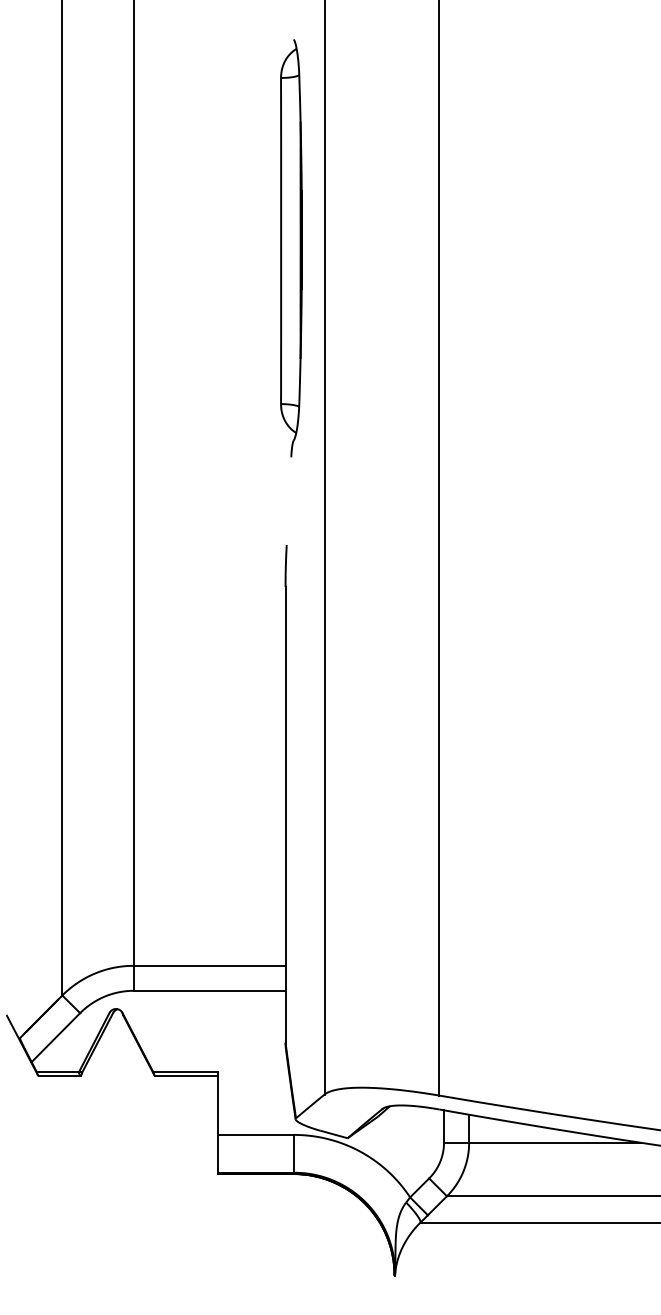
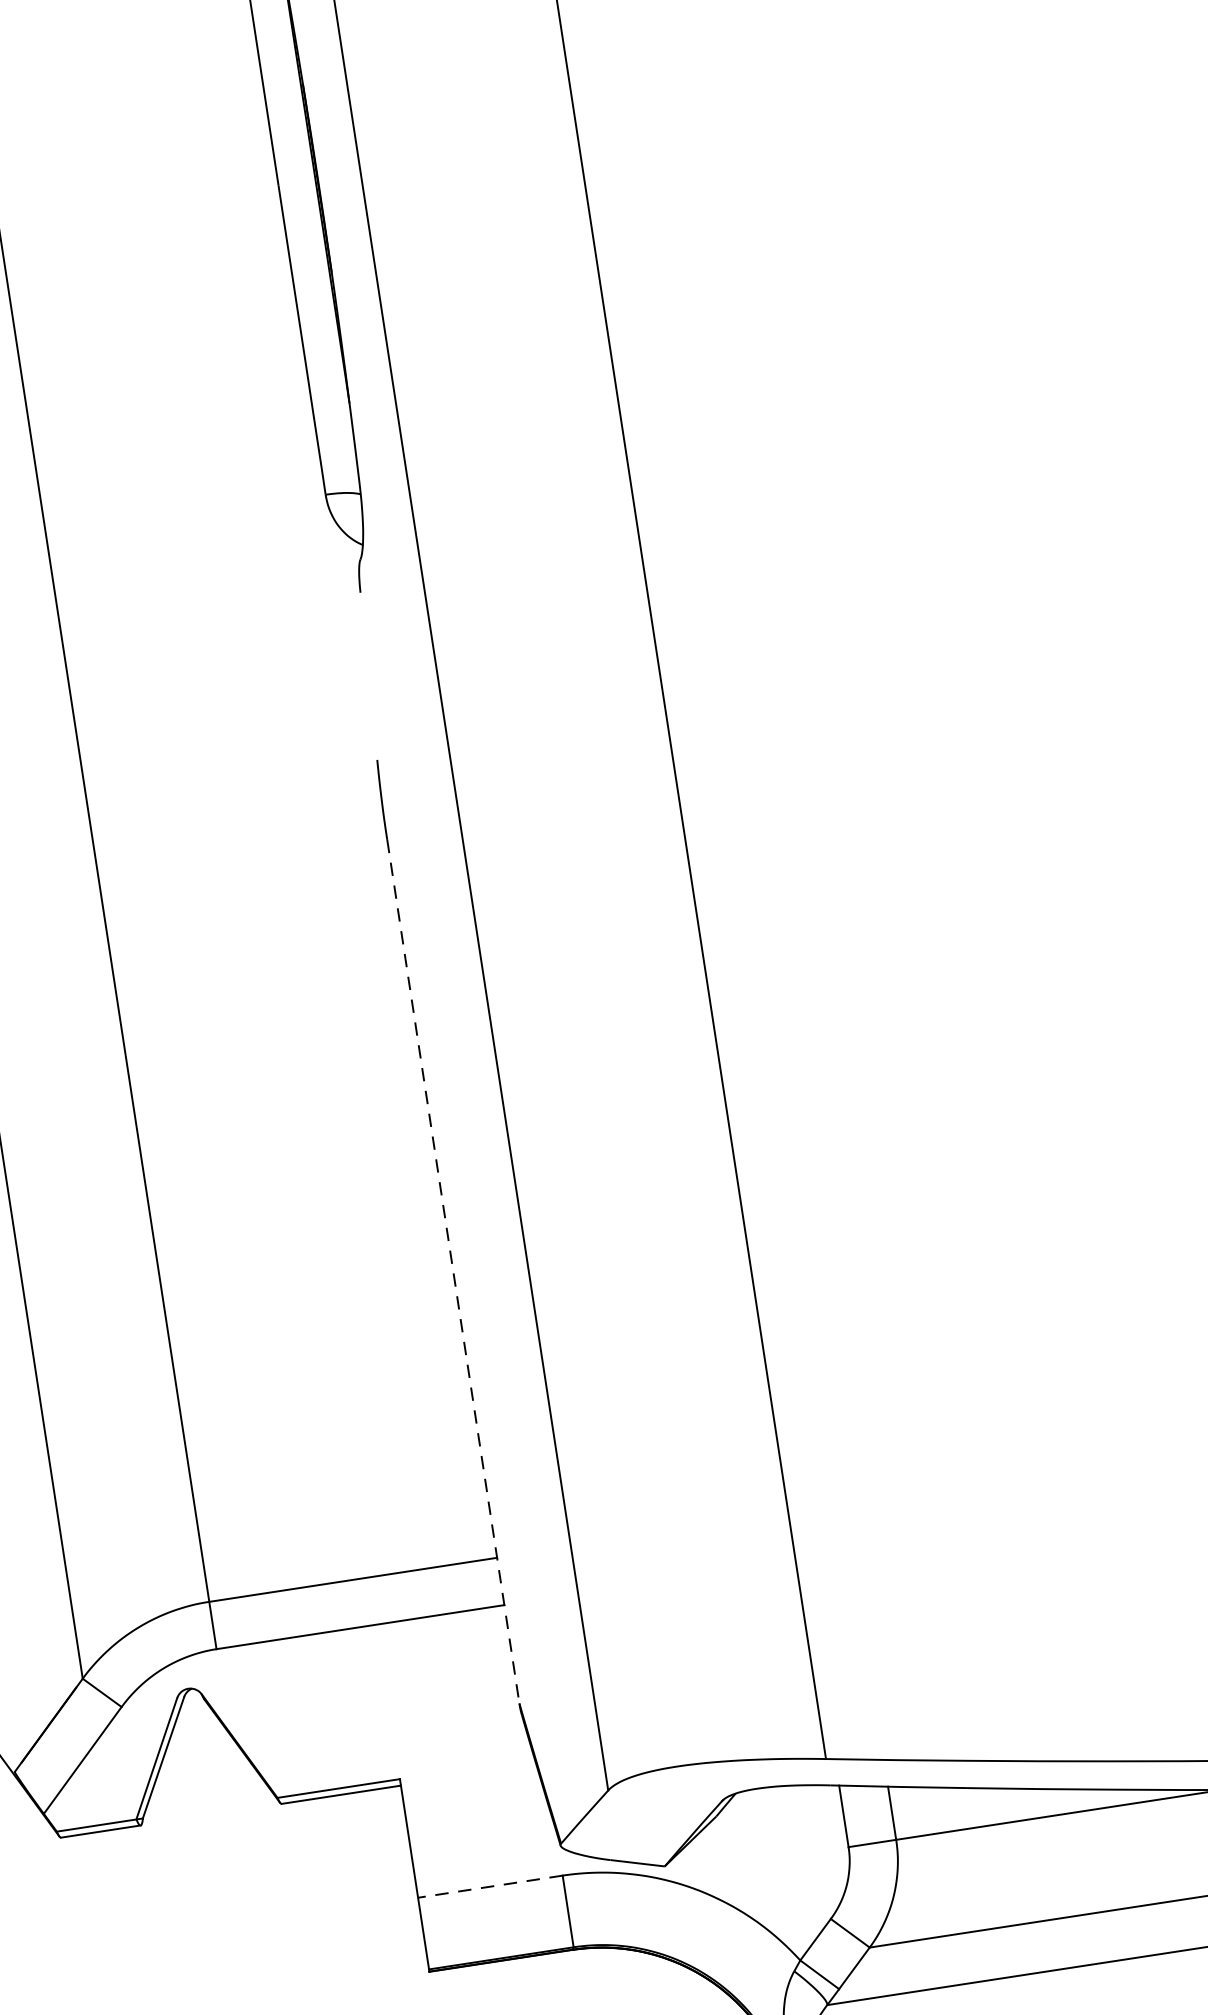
line: (285, 814) -> (453, 1271), solid -> dashed
line: (255, 1134) -> (489, 1886), solid -> dashed

